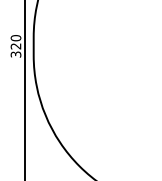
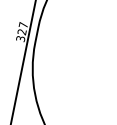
text: (15, 38) -> (23, 25), 320 -> 327

